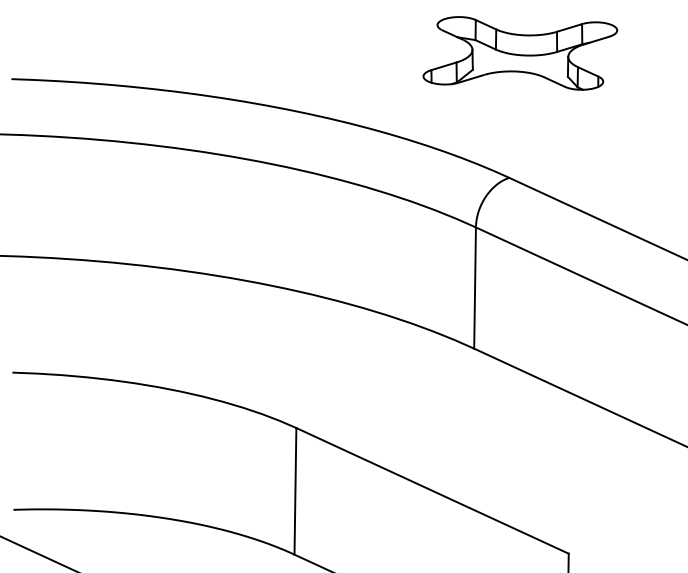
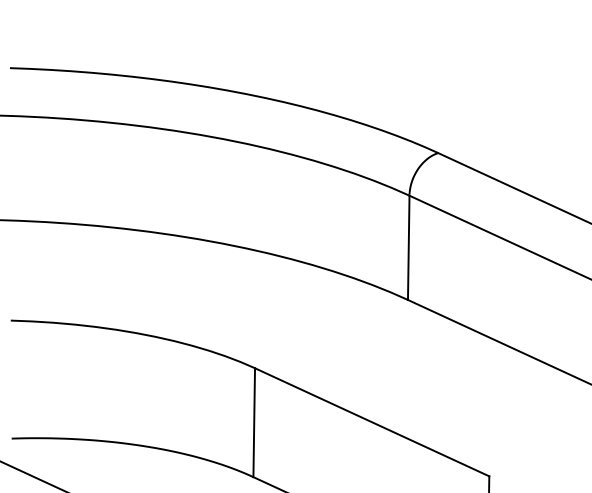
part: (520, 52) -> (447, 45), removed

